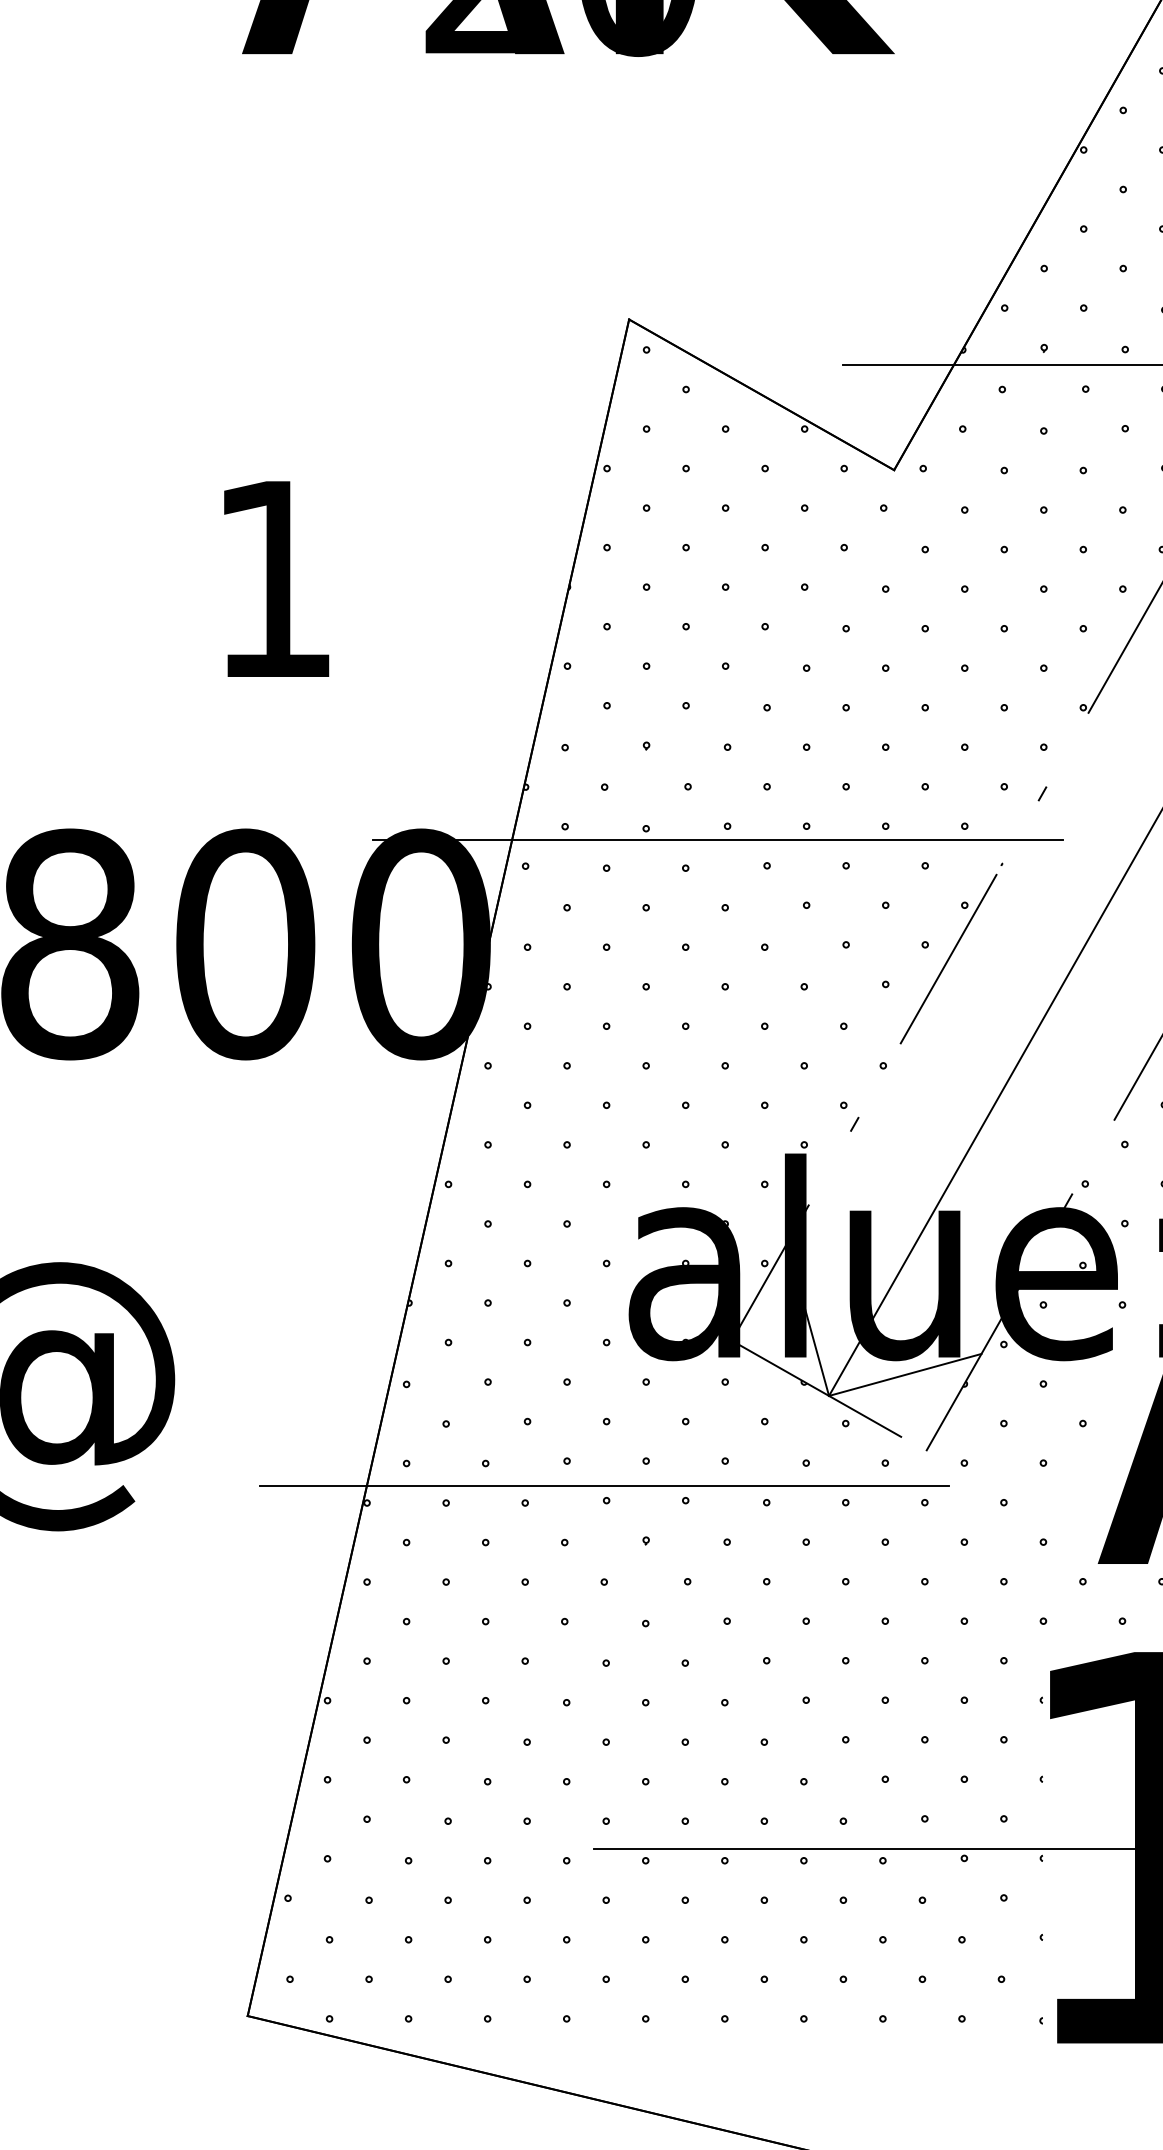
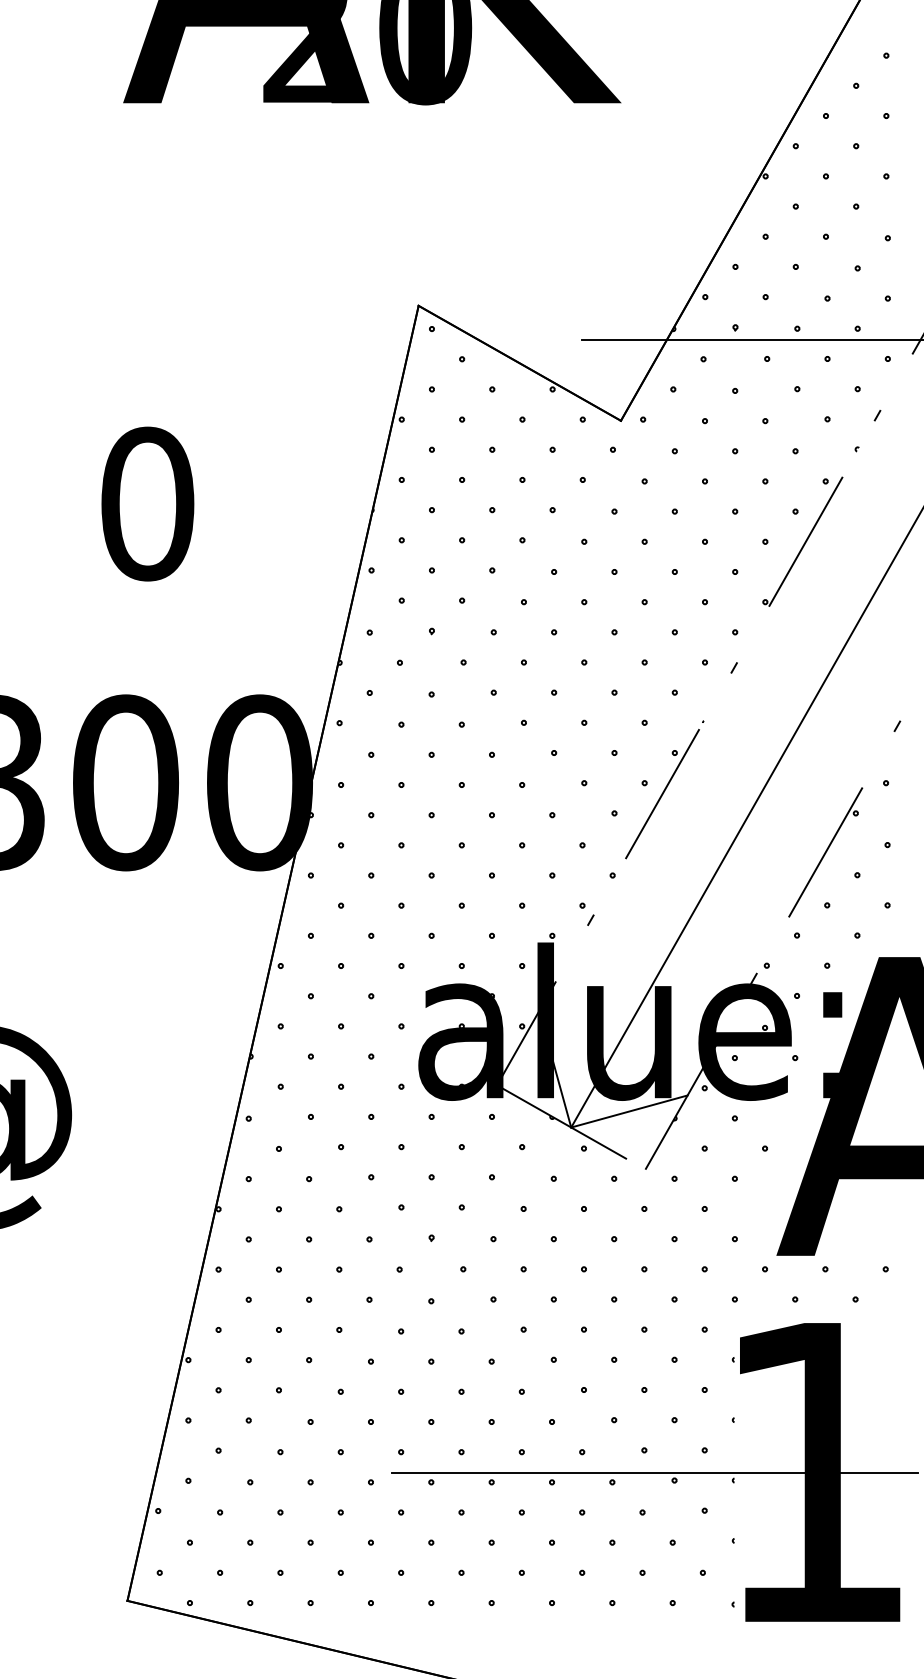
text: (273, 578) -> (147, 503), 1 -> 0
line: (718, 840) -> (486, 703), removed
line: (604, 1486) -> (399, 1196), removed

